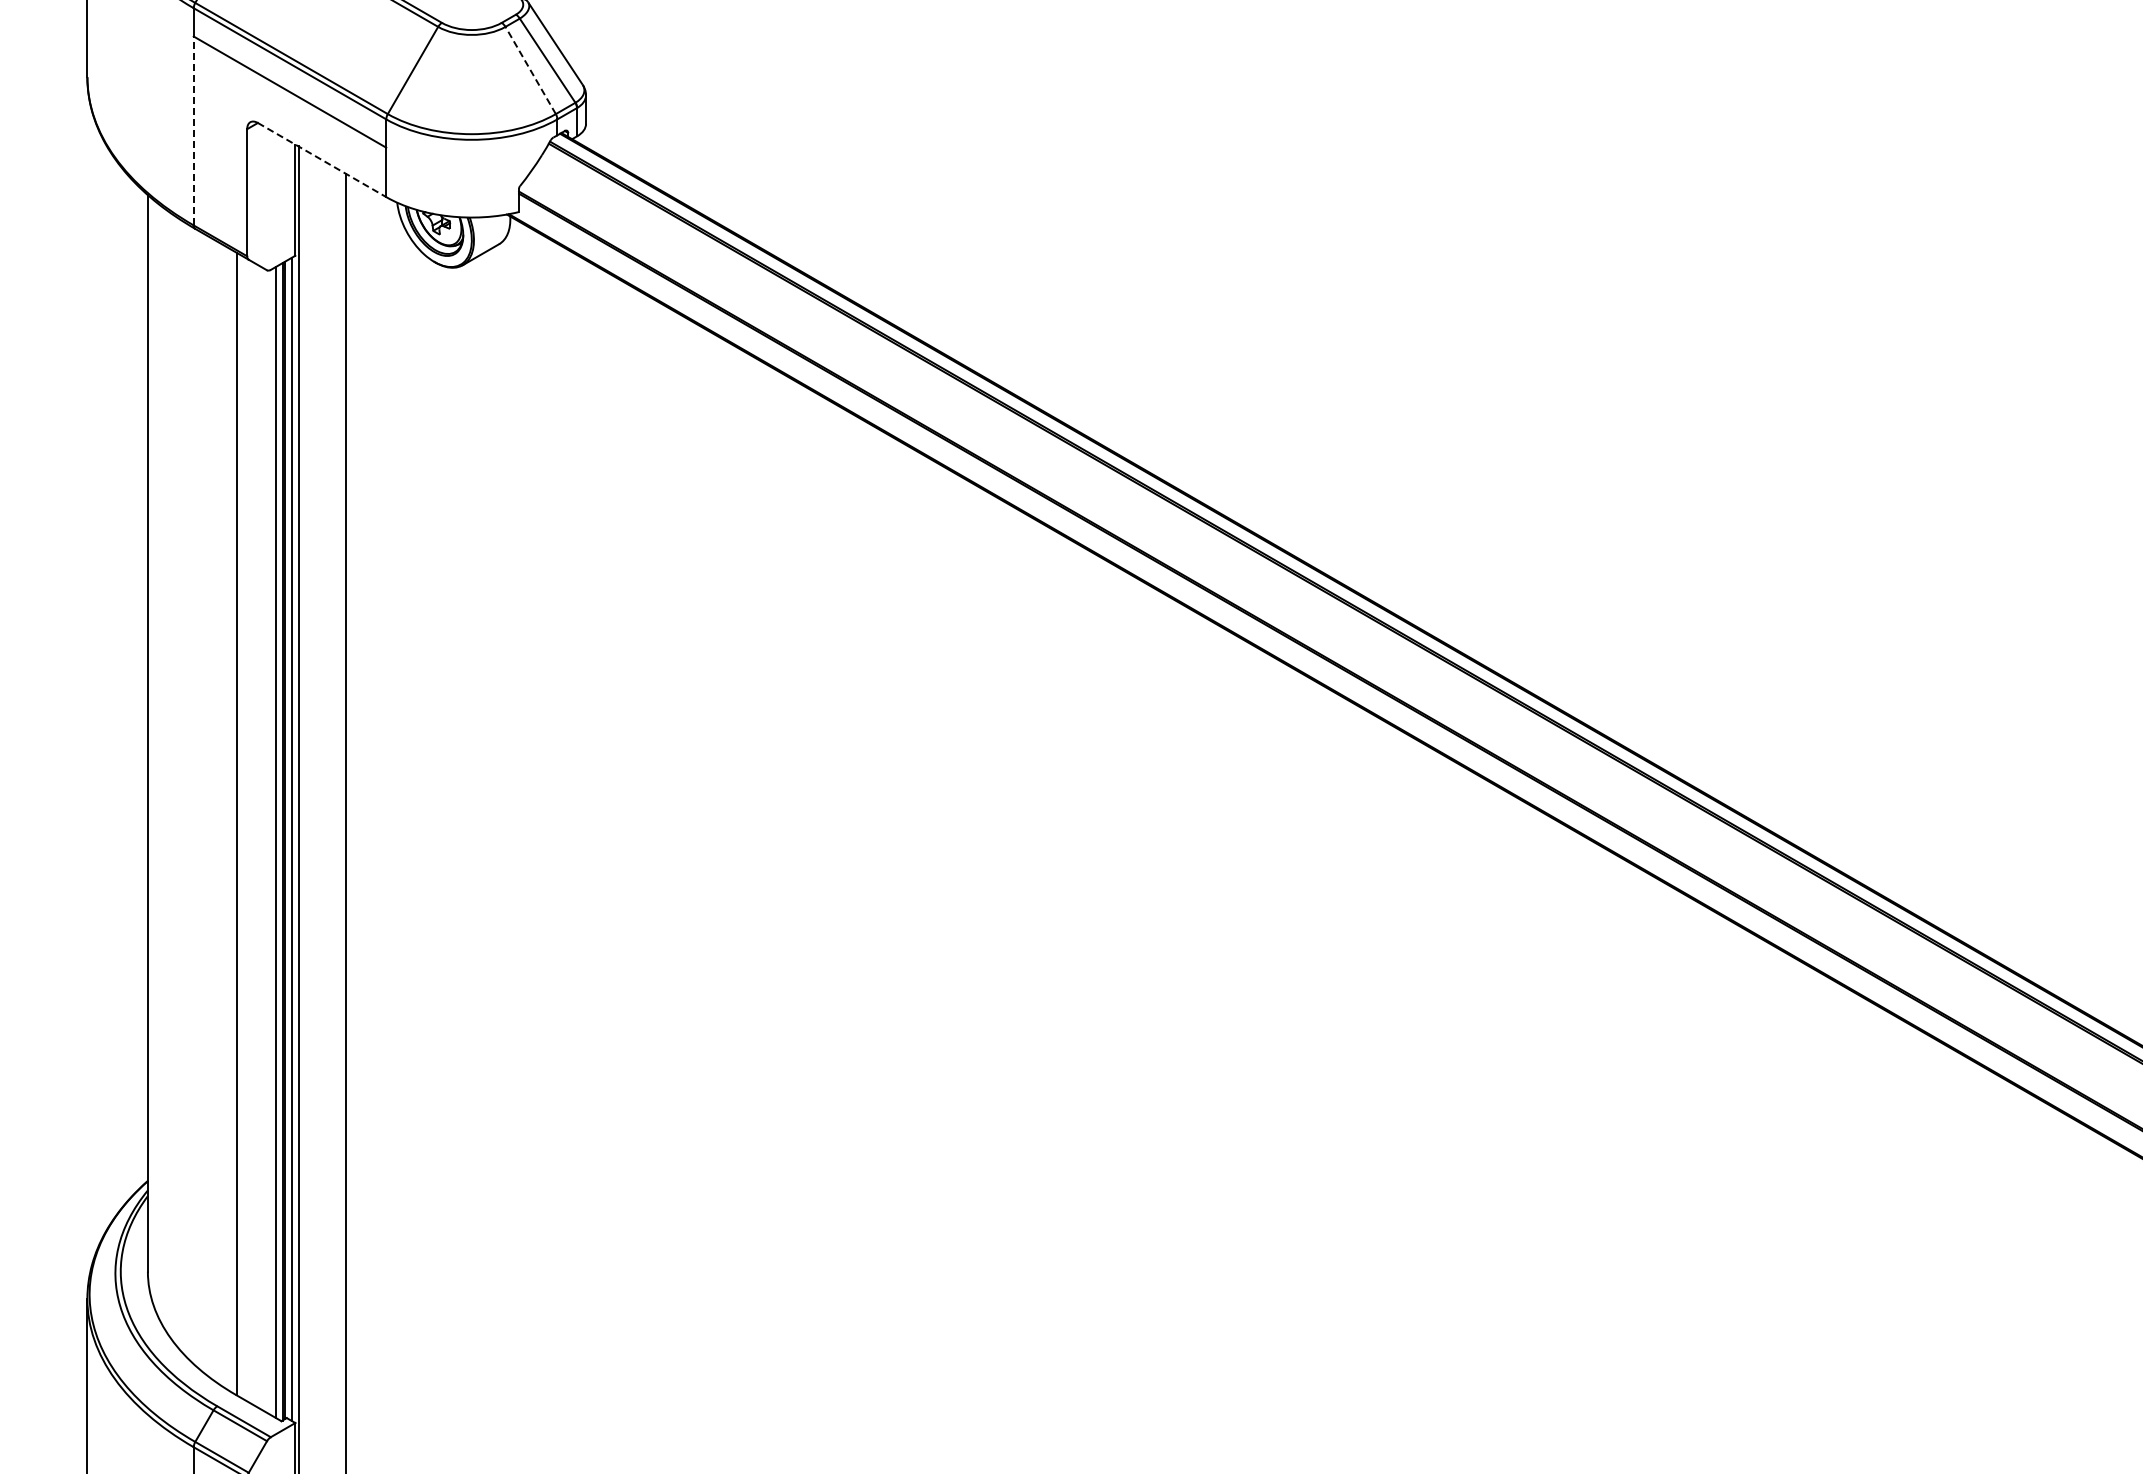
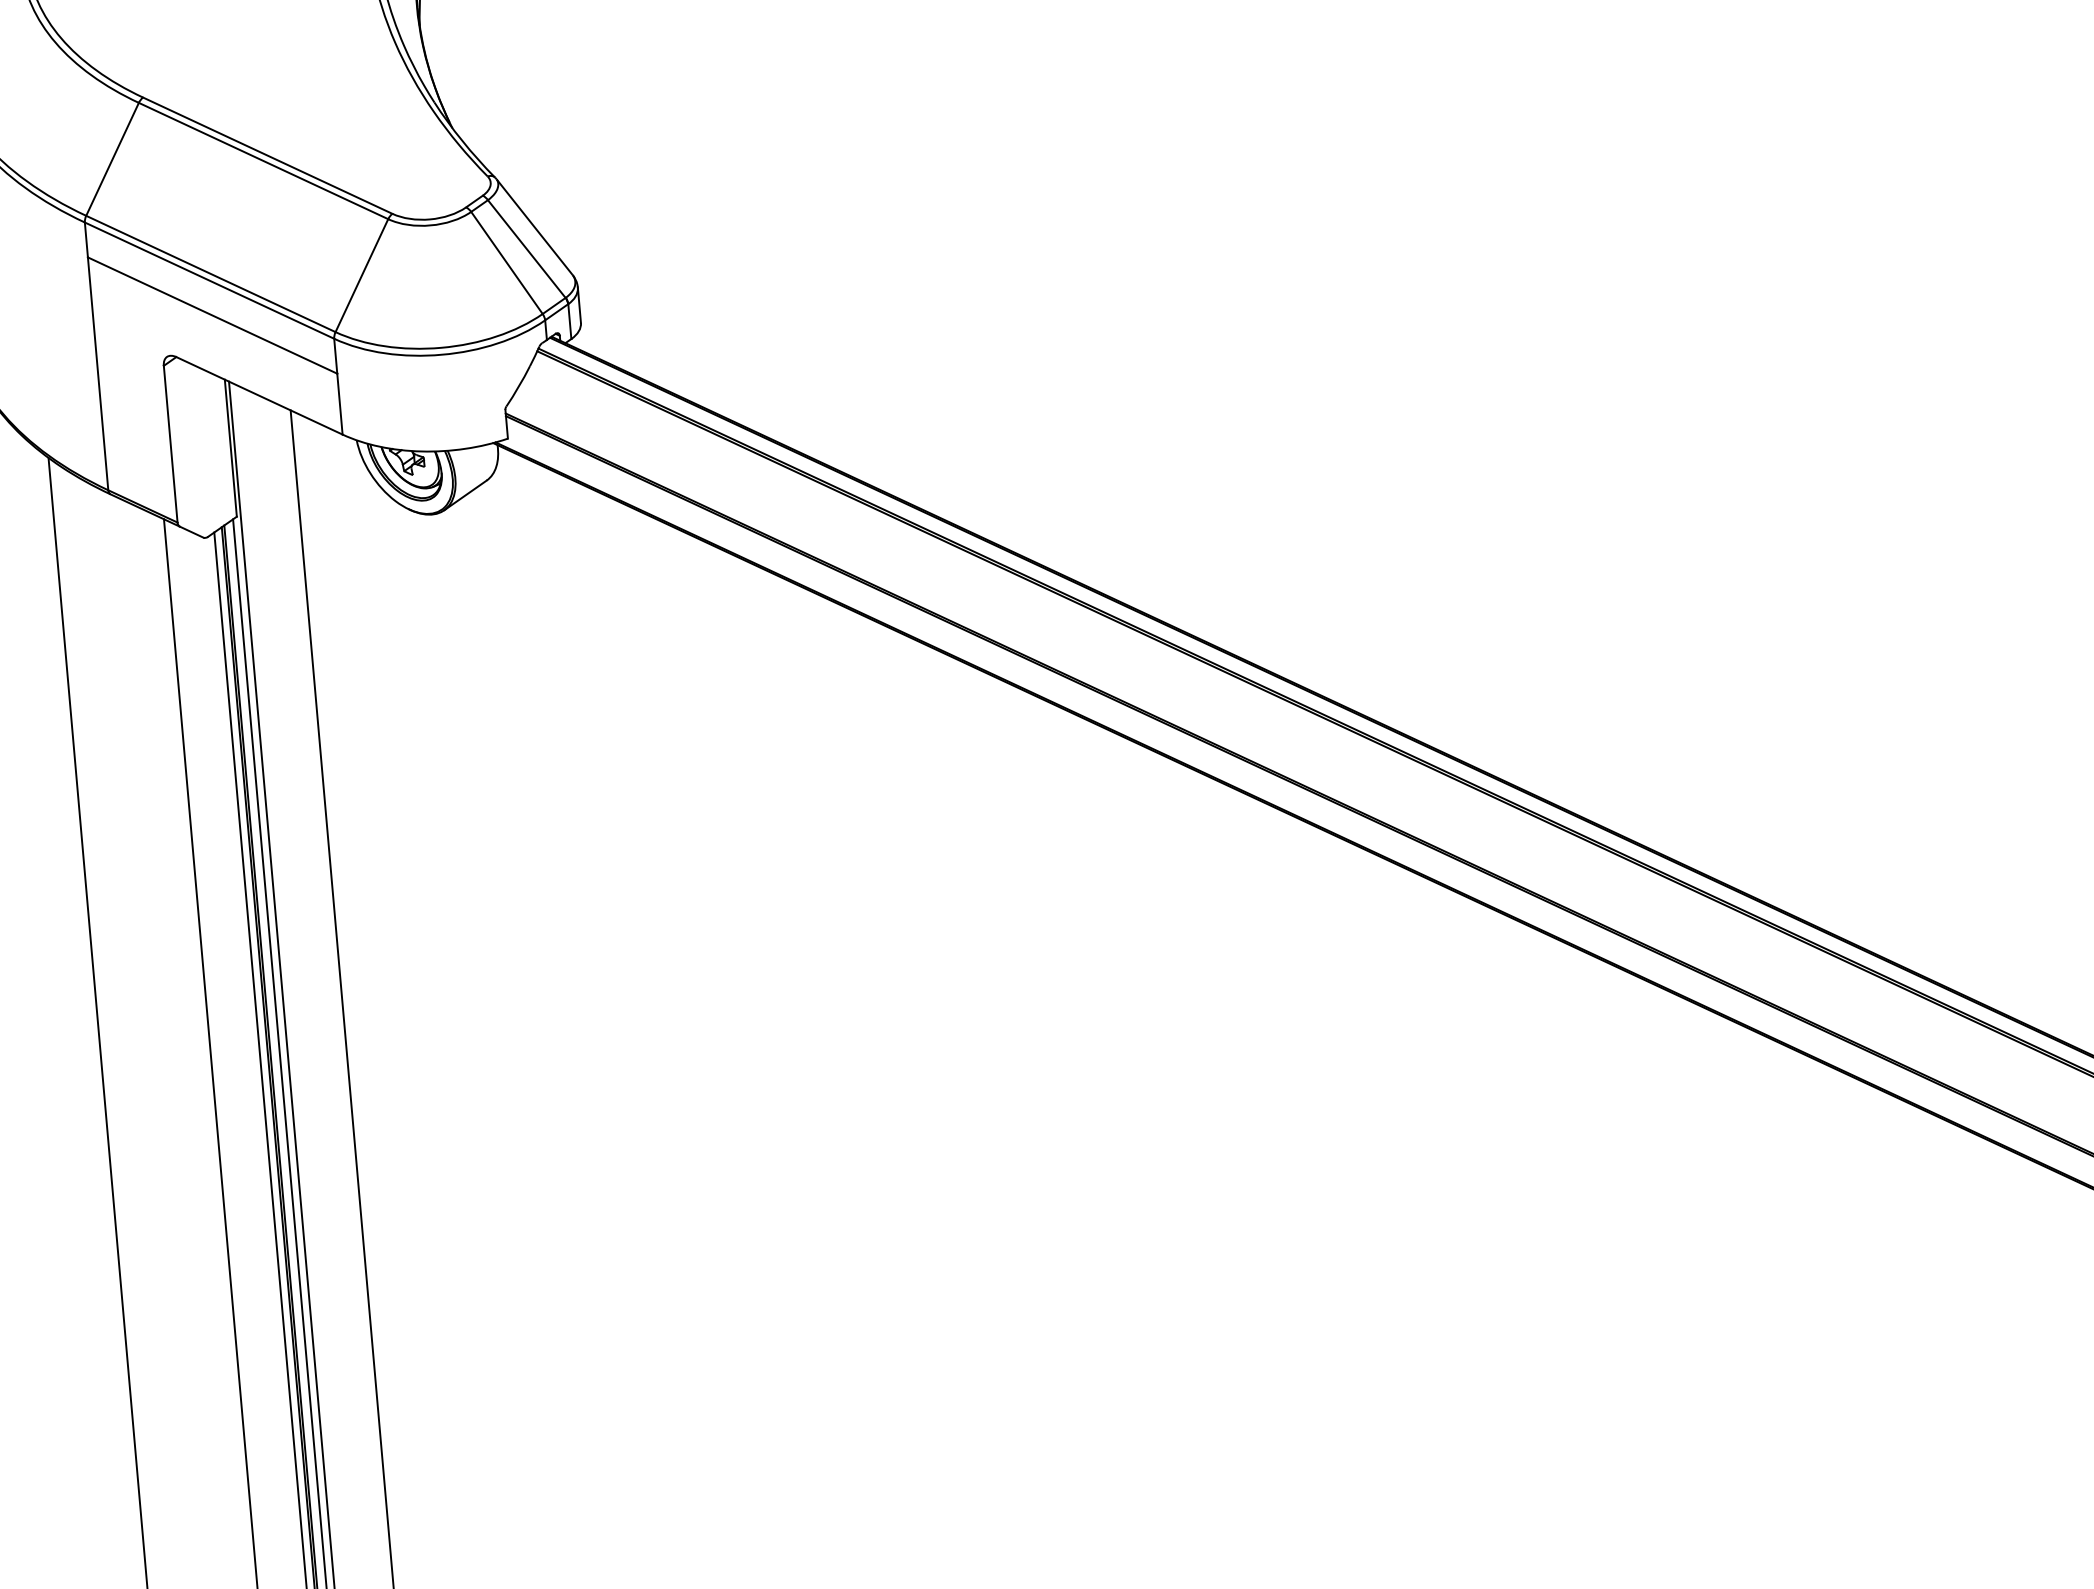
line: (530, 70) -> (506, 262), dashed -> solid
line: (193, 130) -> (97, 373), dashed -> solid
line: (322, 160) -> (260, 396), dashed -> solid

